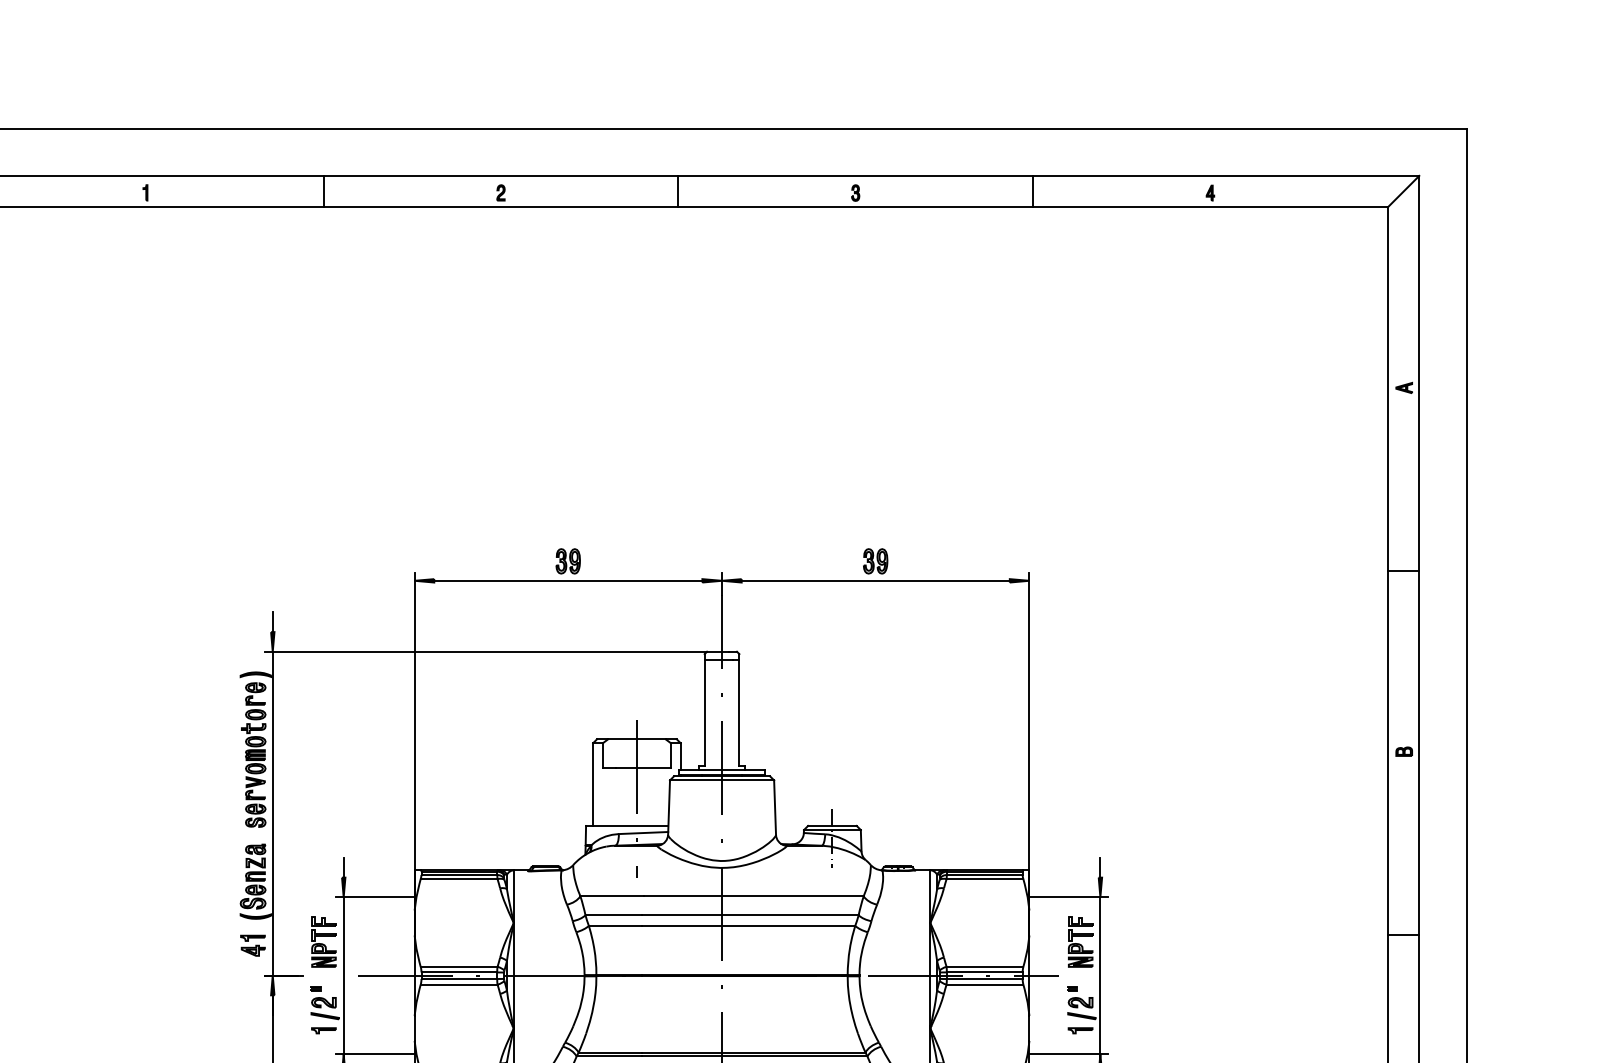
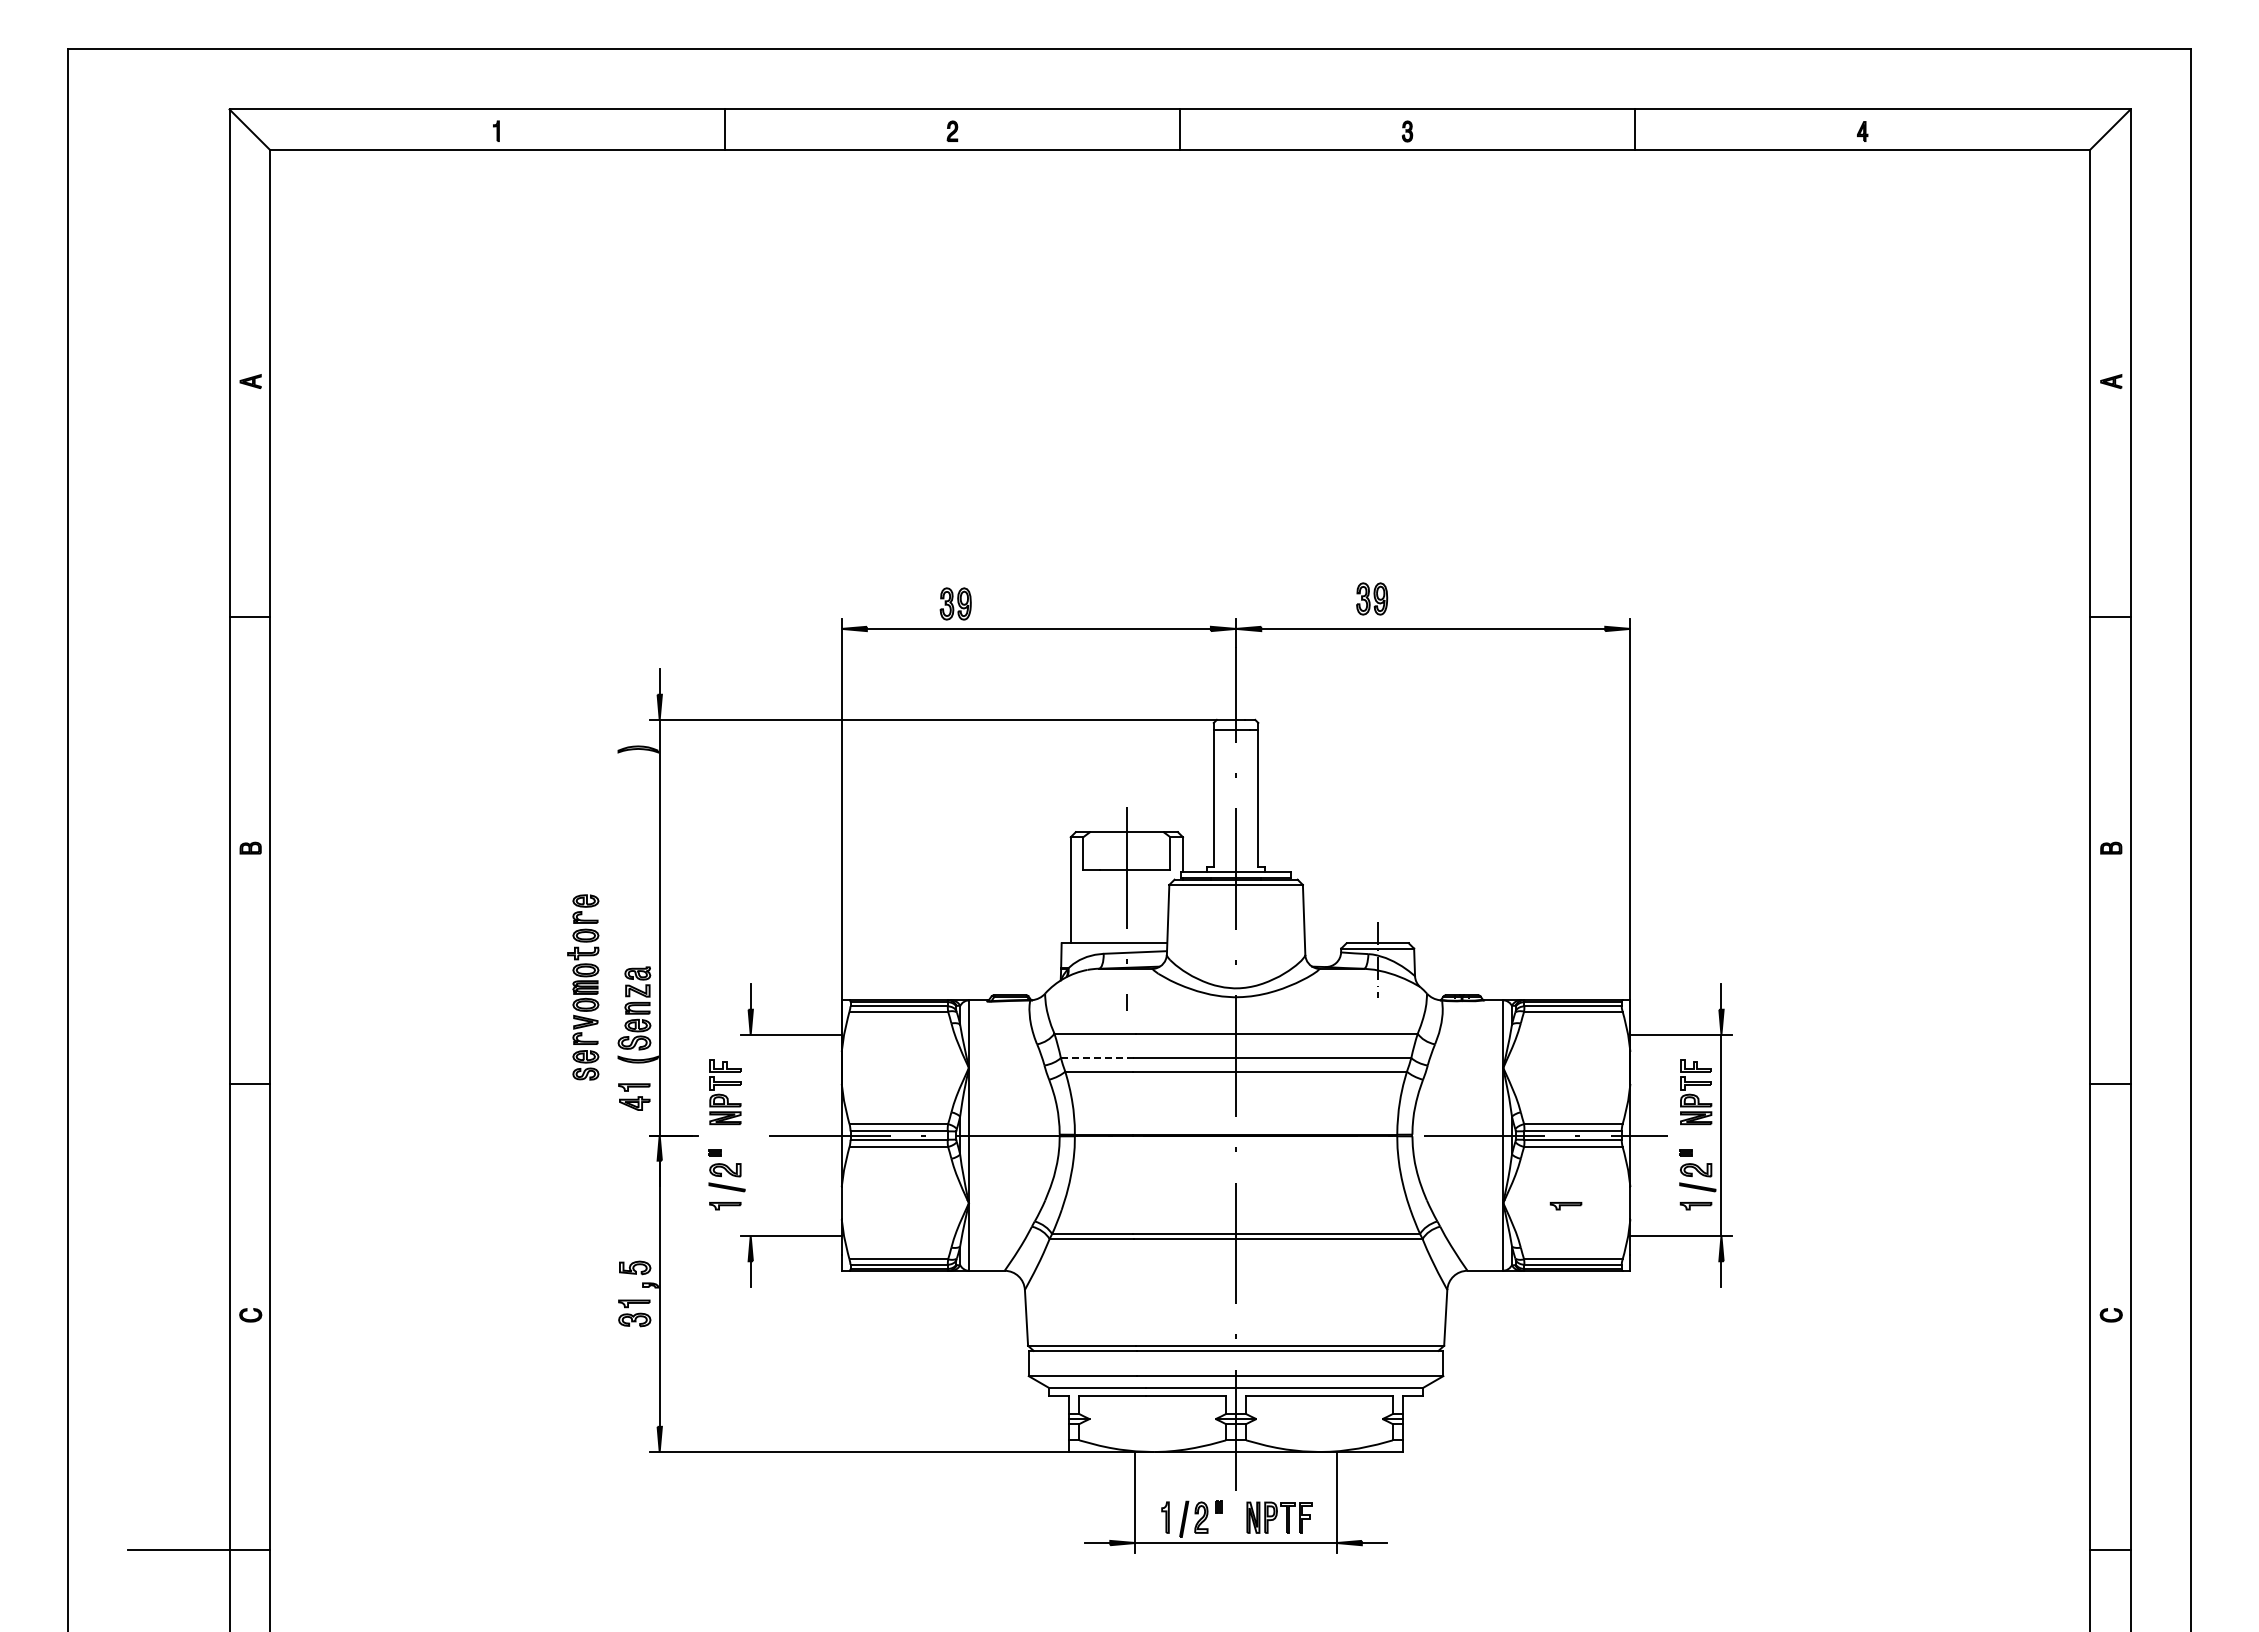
part: (568, 560) -> (955, 603), moved
part: (875, 560) -> (1372, 598), moved
part: (253, 755) -> (583, 987), moved
line: (614, 914) -> (1097, 1057), solid -> dashed
line: (343, 975) -> (750, 1135), removed
part: (978, 1031) -> (1565, 1206), added

